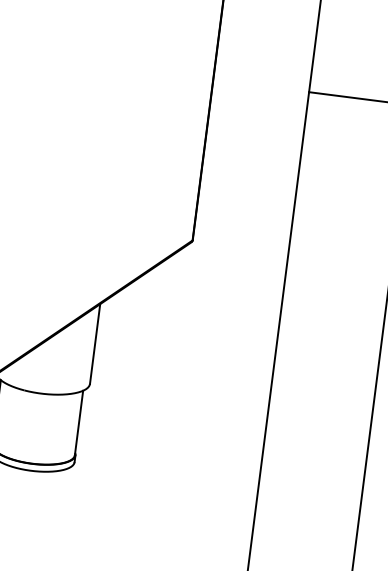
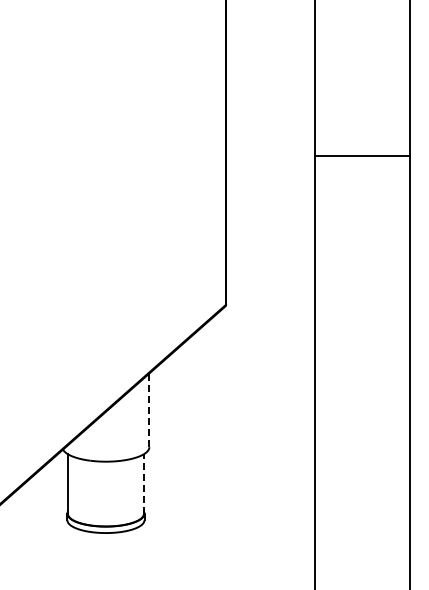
line: (95, 344) -> (149, 410), solid -> dashed
line: (78, 423) -> (143, 484), solid -> dashed

